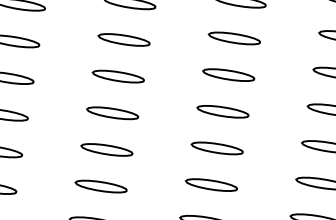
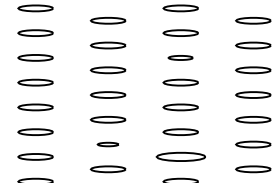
part: (234, 37) -> (180, 57), size x0.7
part: (105, 149) -> (107, 144), size x0.6
part: (211, 184) -> (180, 156), size x1.4

